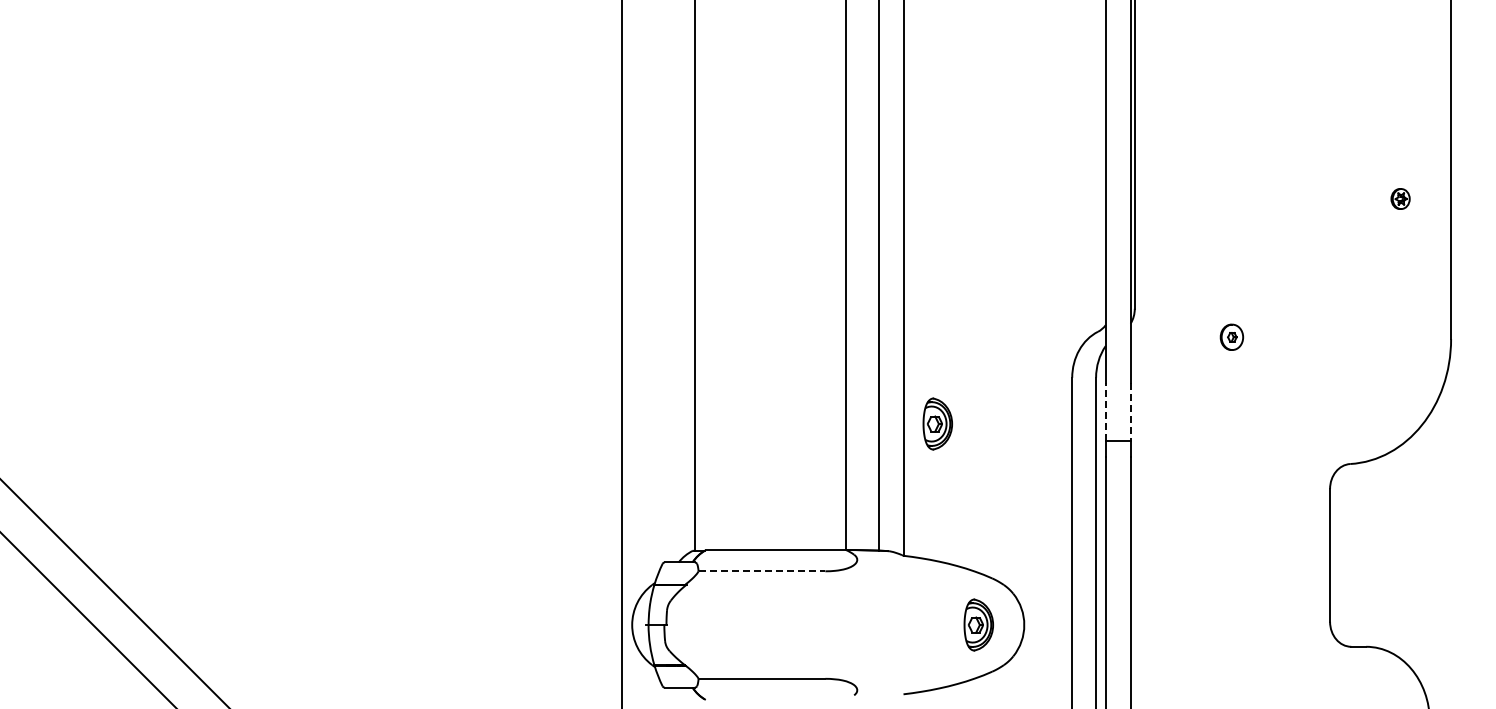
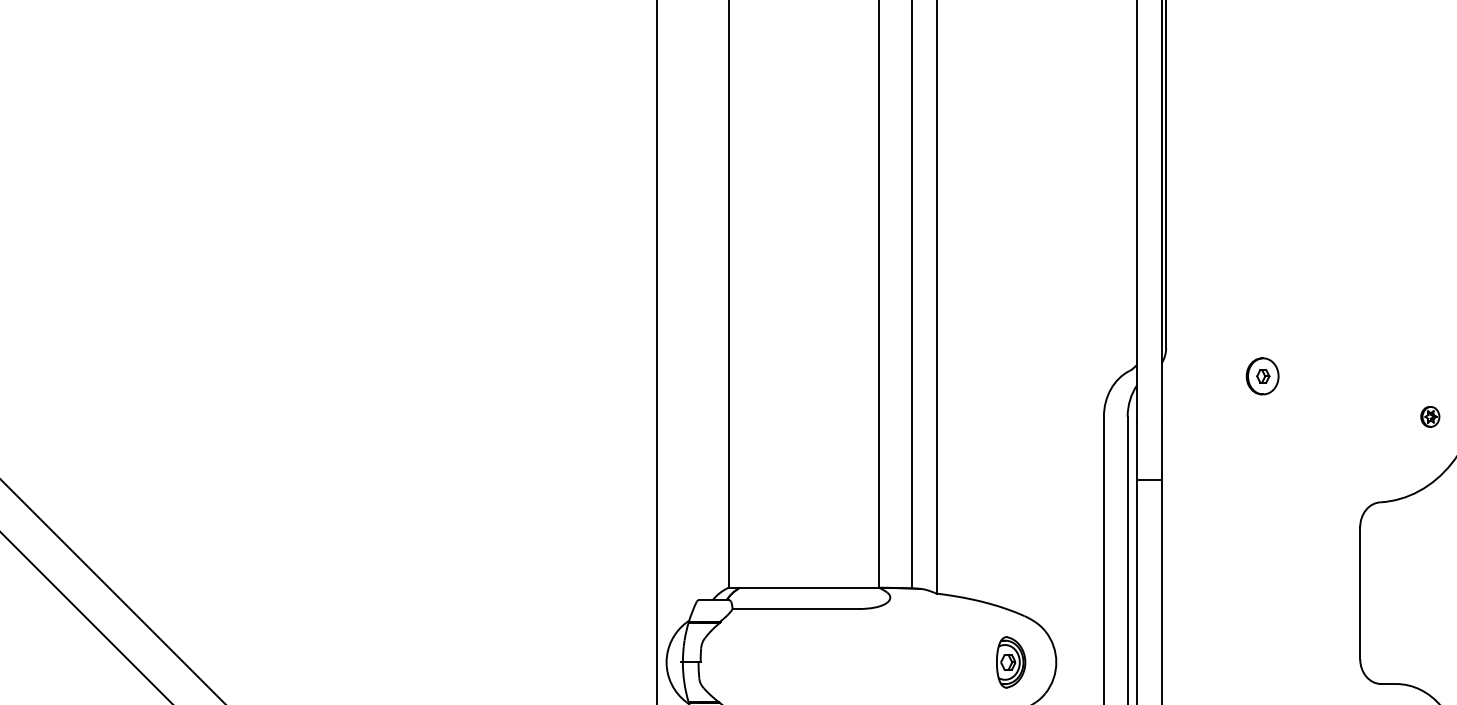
part: (1400, 198) -> (1430, 416), moved
part: (1231, 337) -> (1262, 376), size x1.43
line: (1105, 411) -> (1137, 450), dashed -> solid
line: (1130, 412) -> (1161, 451), dashed -> solid
part: (937, 423) -> (970, 462), removed
line: (762, 571) -> (796, 609), dashed -> solid

